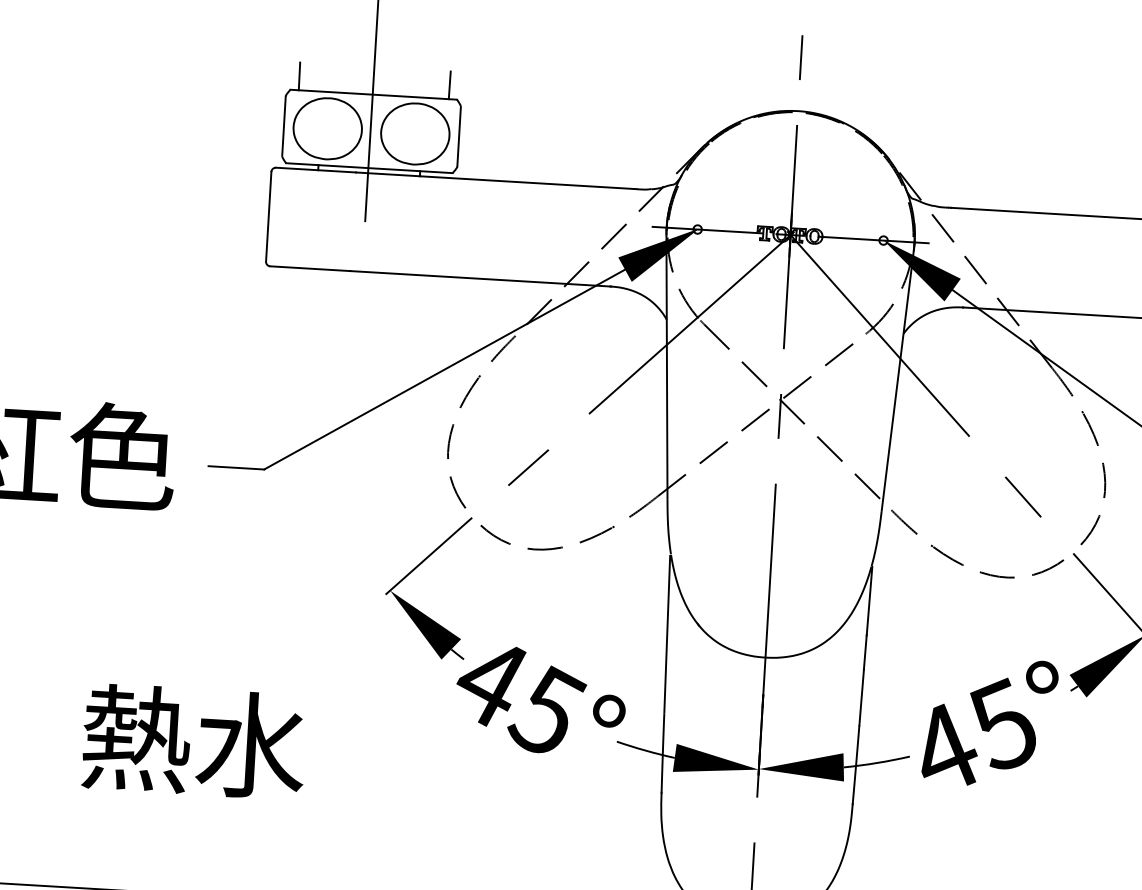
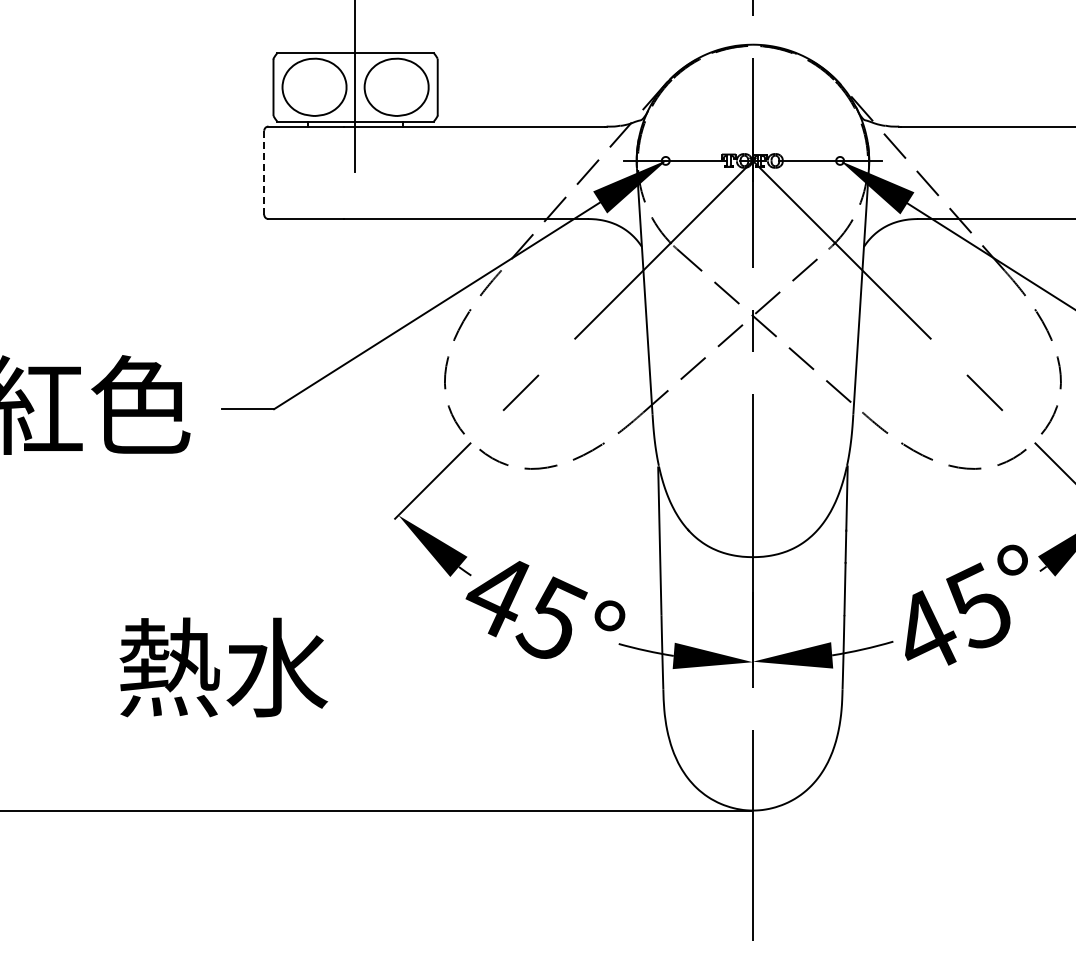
line: (299, 75) -> (285, 39), removed
line: (450, 84) -> (426, 39), removed
line: (268, 216) -> (264, 172), solid -> dashed

